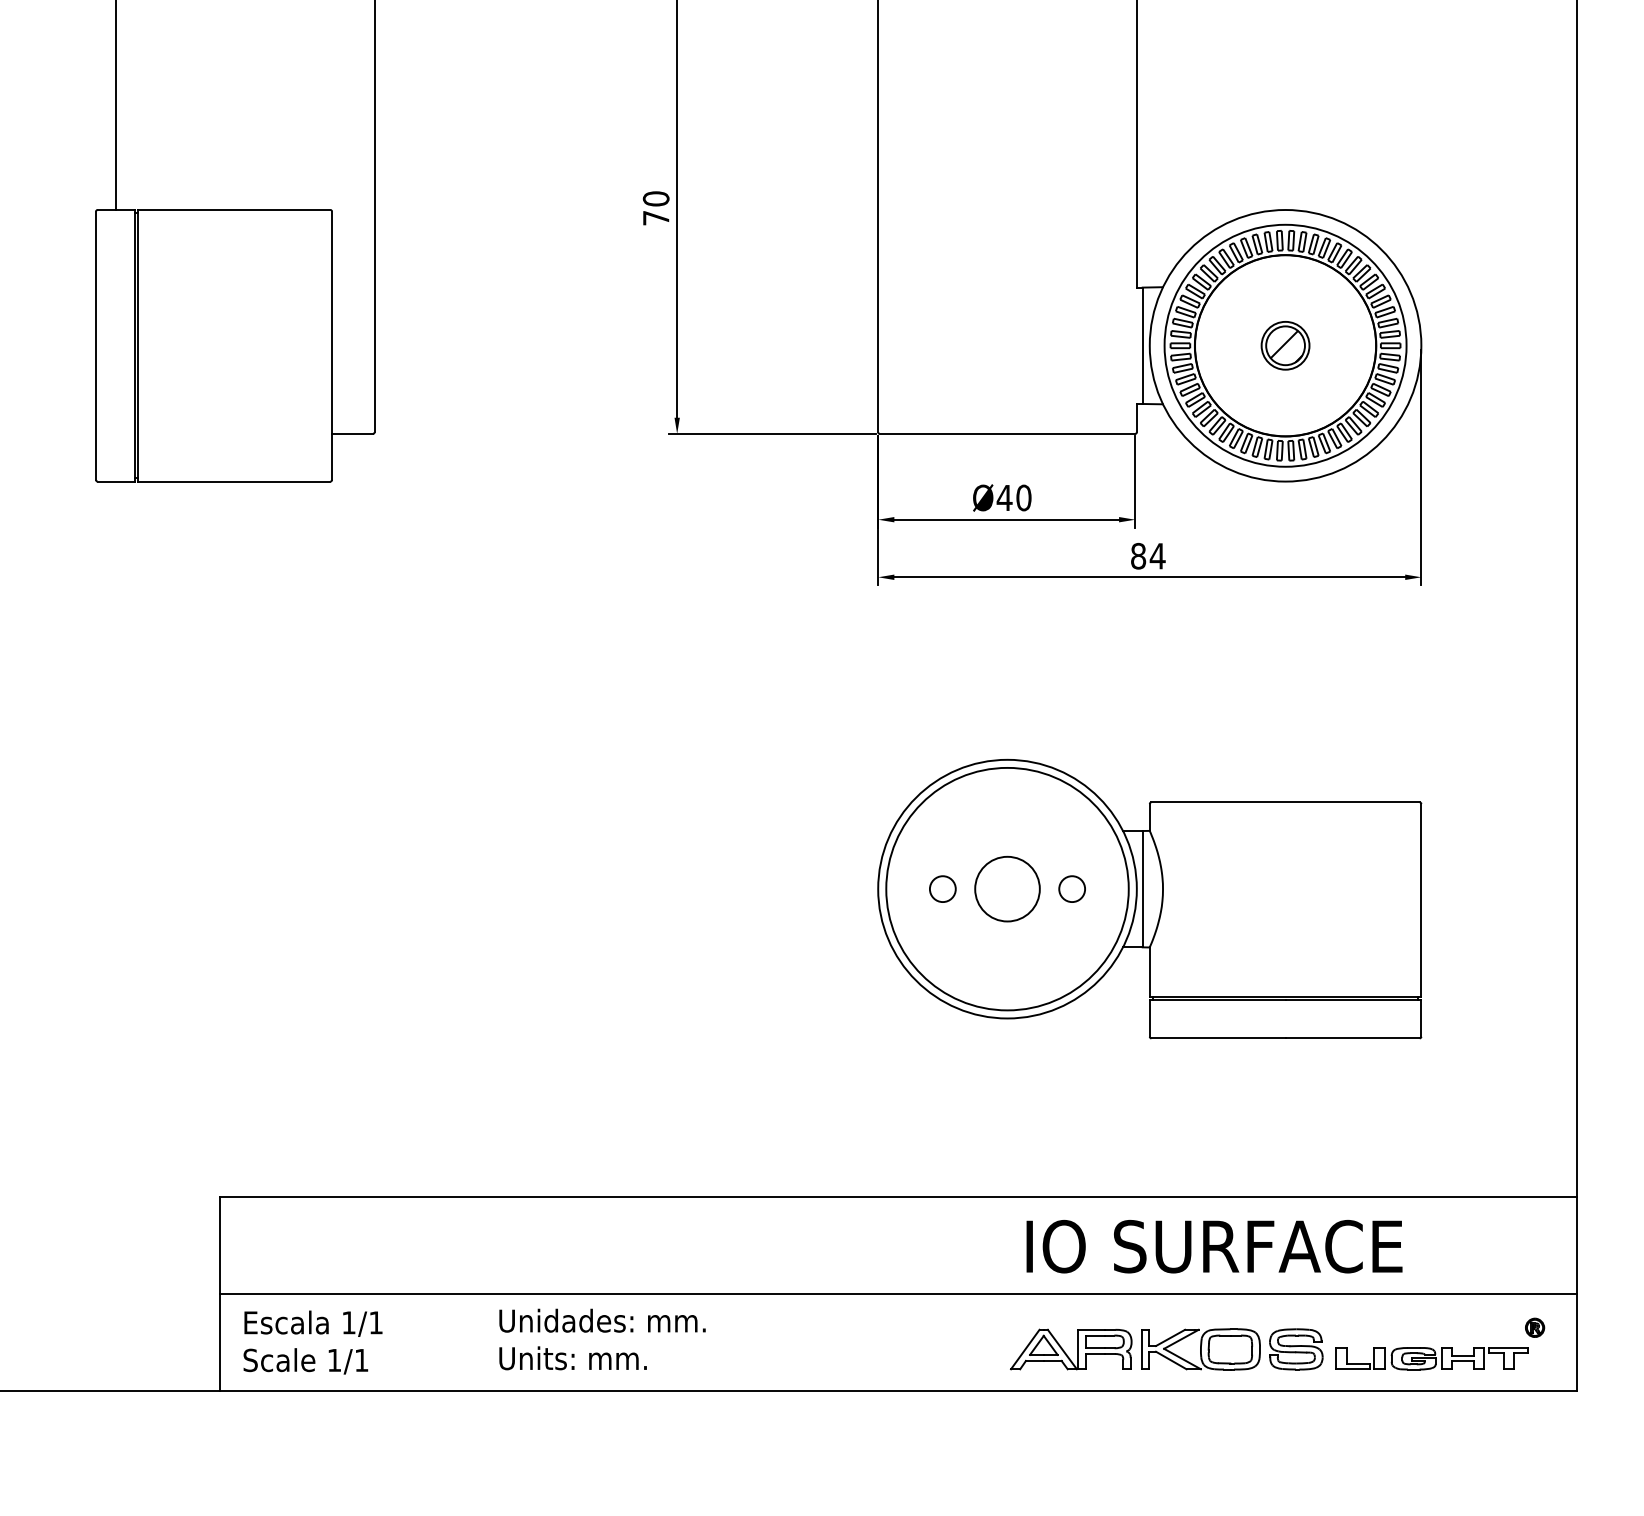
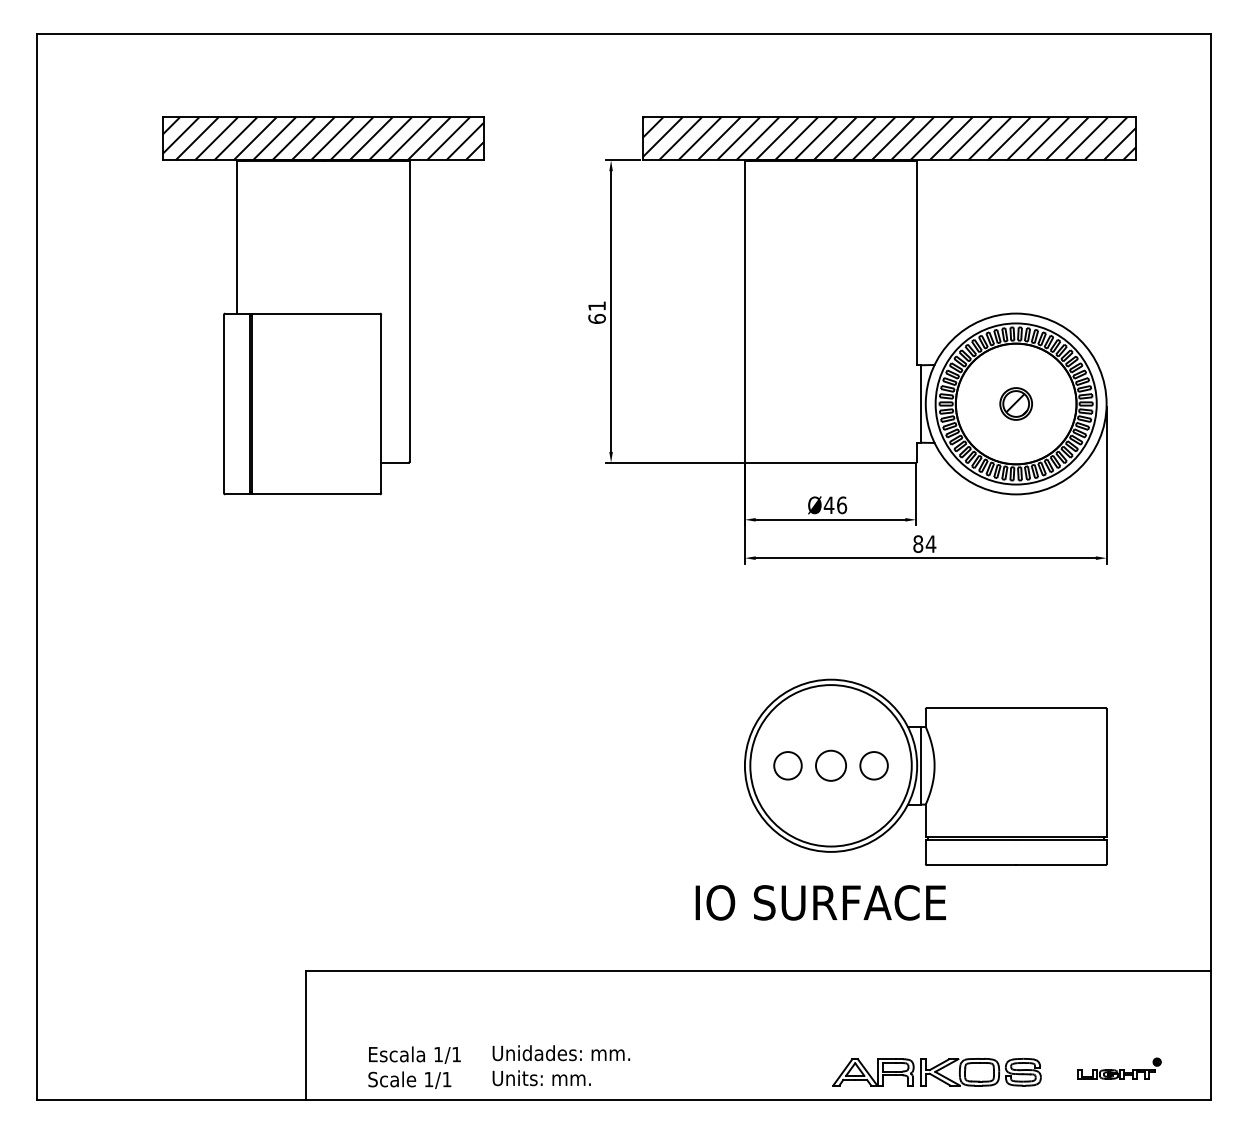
text: (655, 208) -> (596, 312), 70 -> 61
text: (1024, 496) -> (842, 504), Ø40 -> Ø46
circle: (942, 888) -> (787, 765), size x1.6
circle: (1006, 888) -> (830, 765), size x0.7
circle: (1071, 888) -> (873, 765), size x1.6
text: (1213, 1246) -> (820, 902), moved
line: (898, 1294) -> (758, 1035), removed
text: (312, 1342) -> (414, 1067), moved
part: (1440, 1343) -> (1119, 1068), size x0.6

